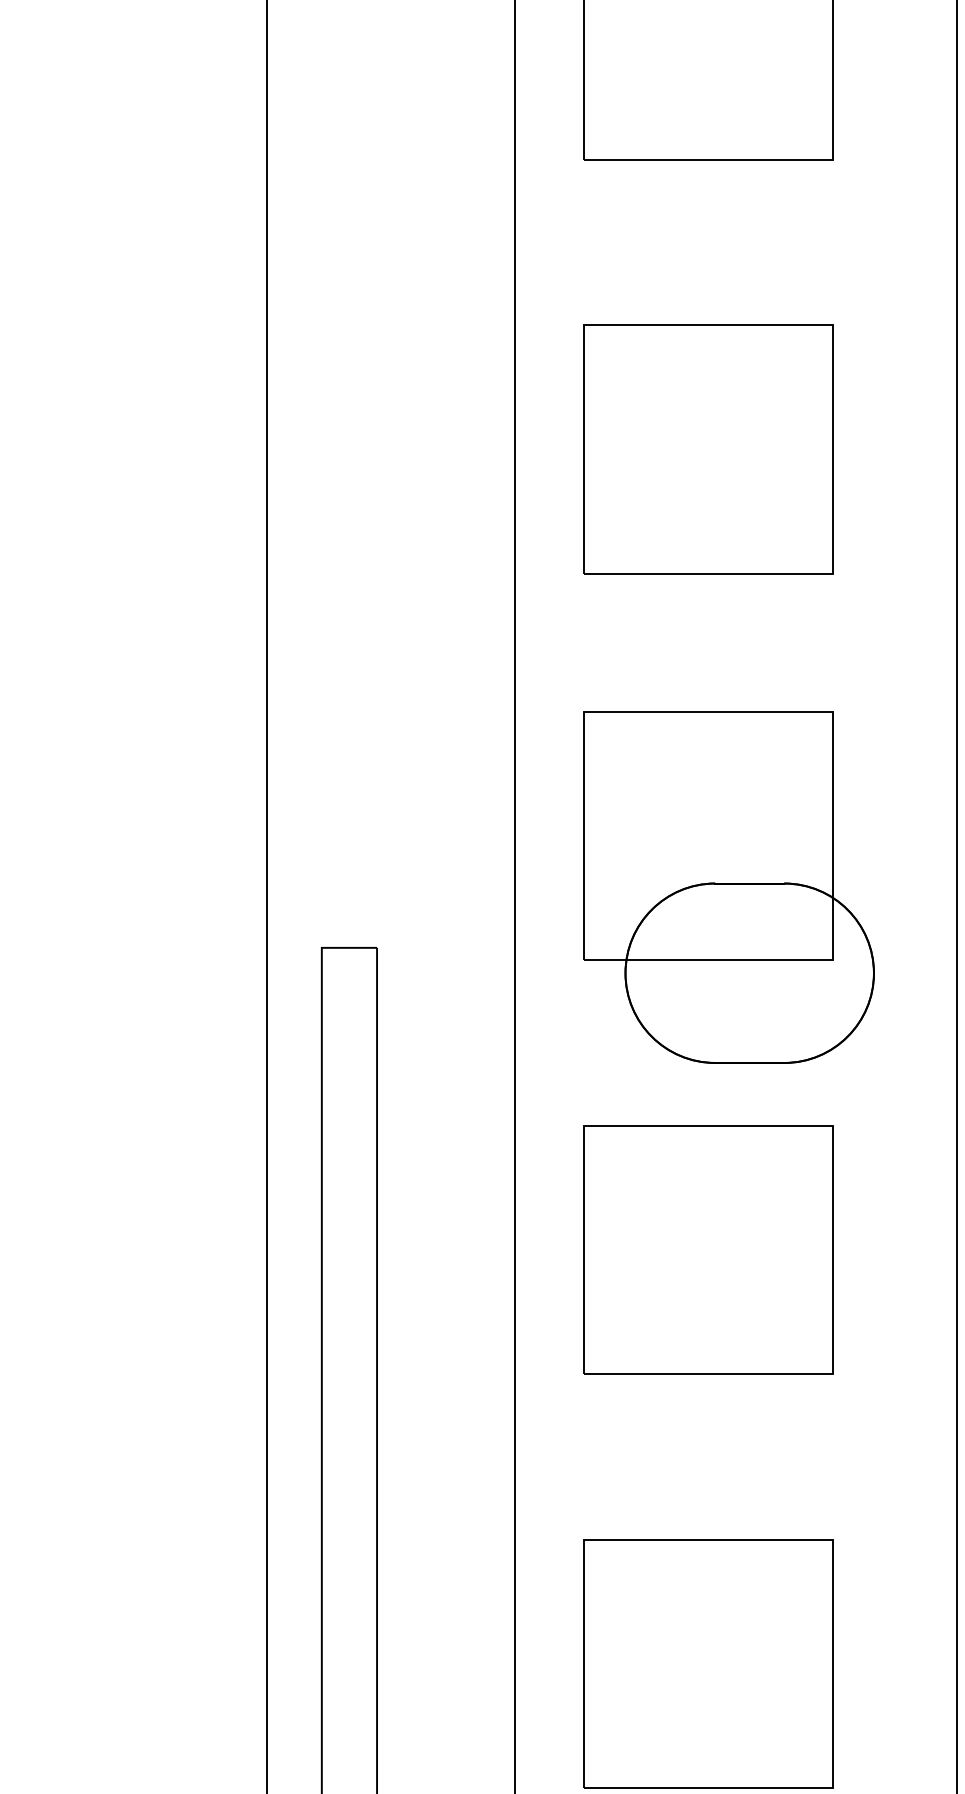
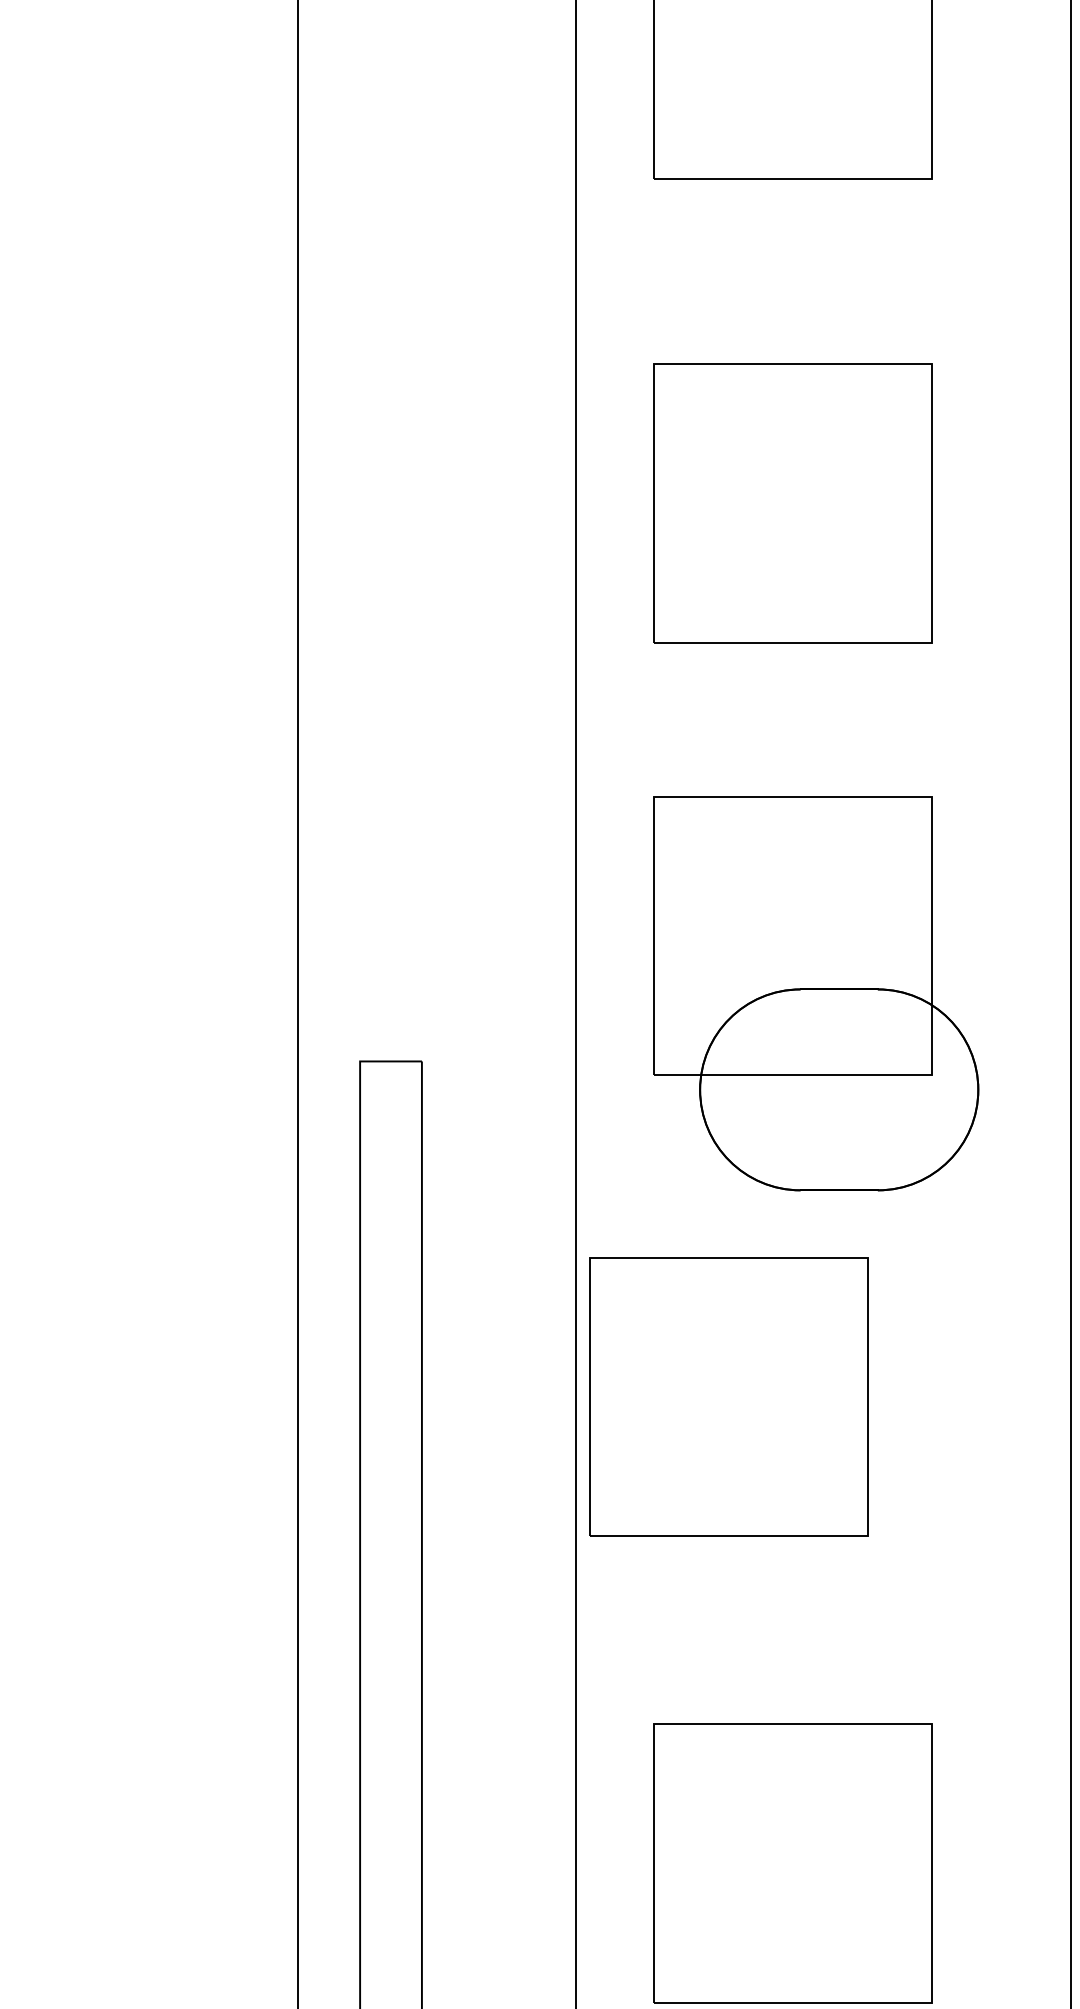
part: (708, 1249) -> (728, 1396), moved

